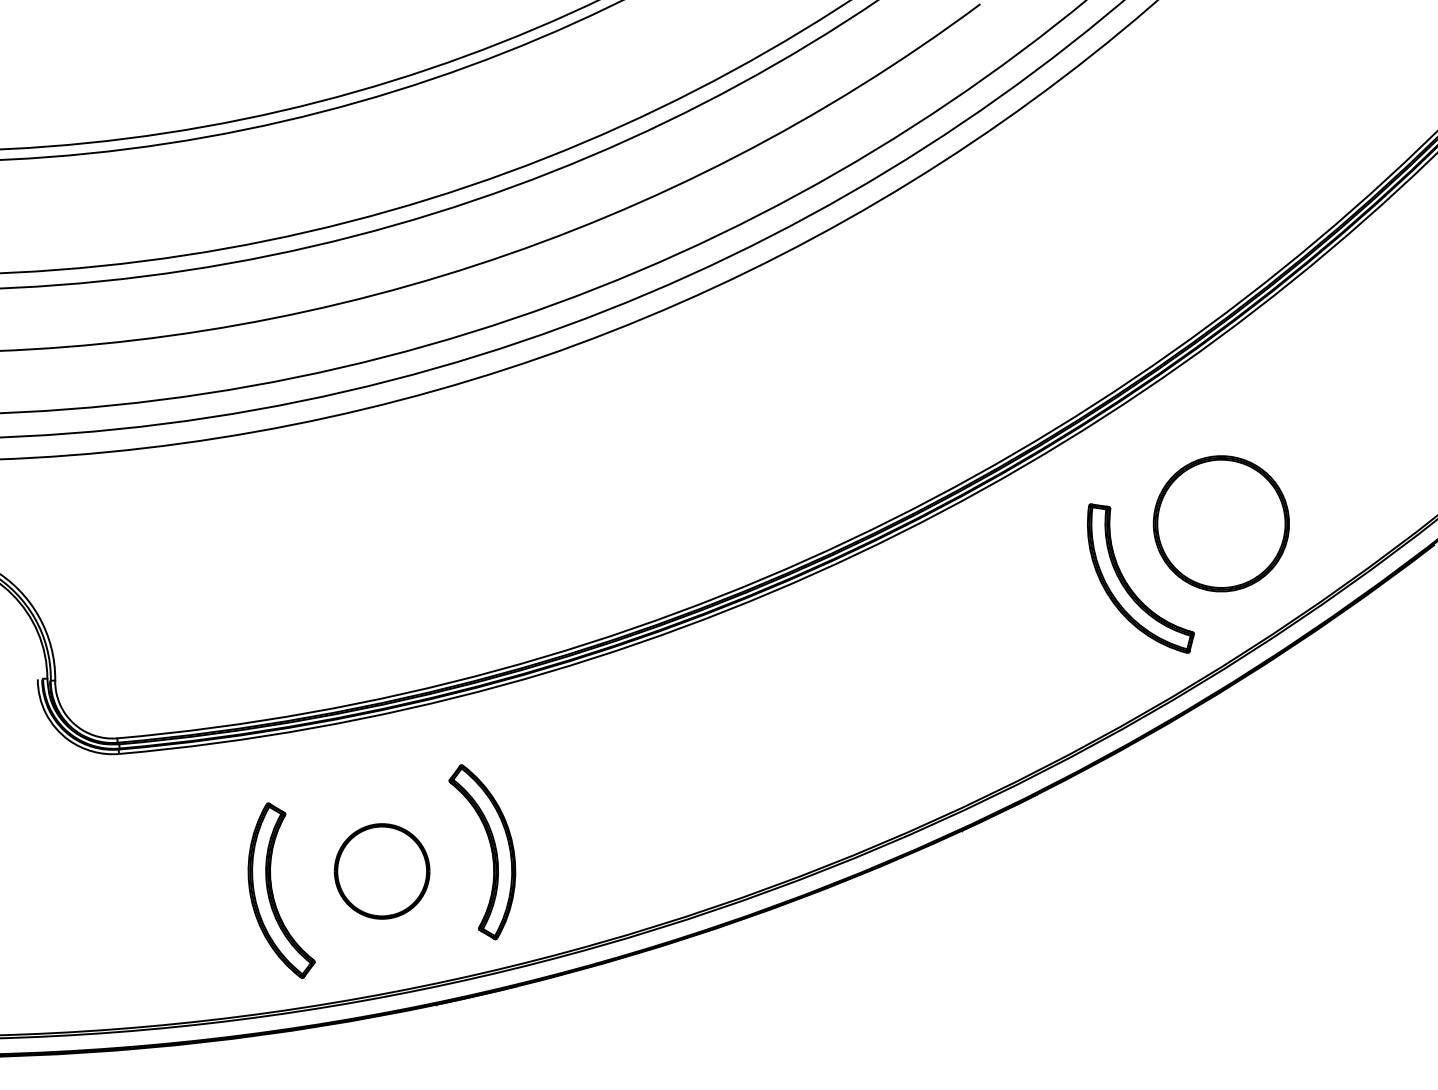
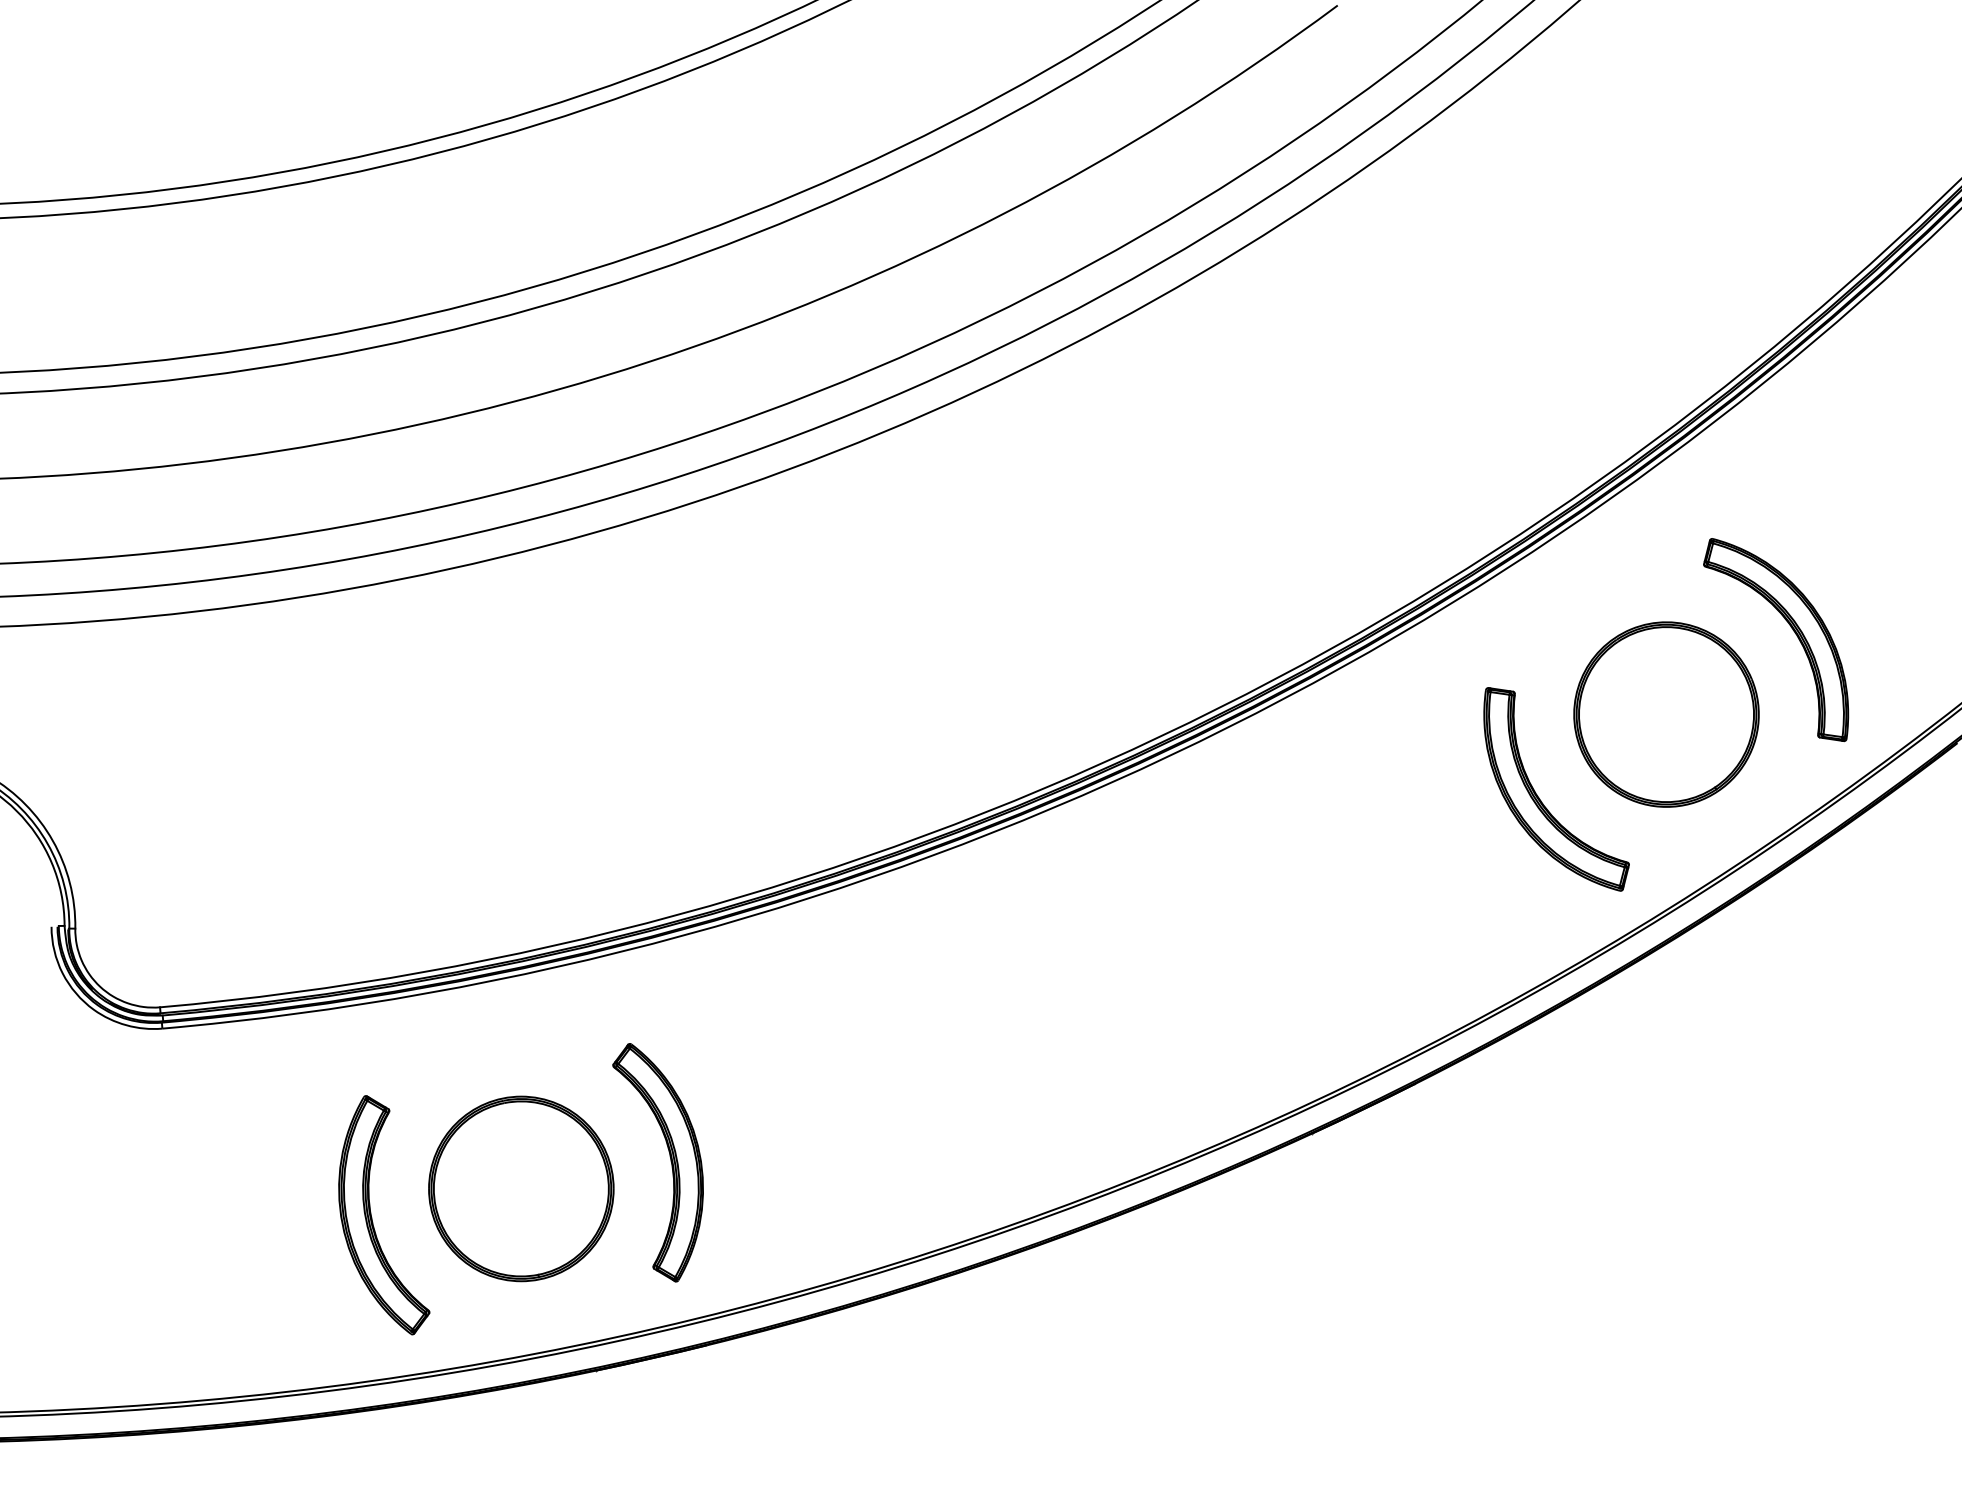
part: (1313, 460) -> (1791, 628), added
part: (382, 871) -> (521, 1188), size x1.43

